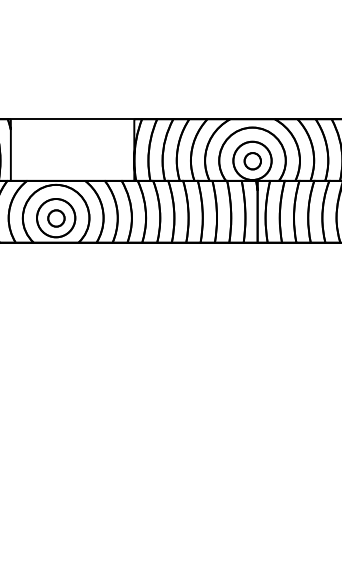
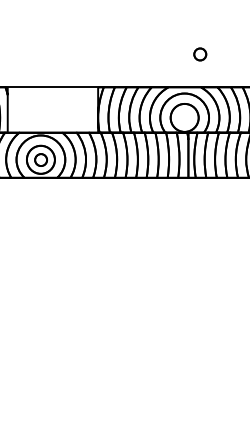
part: (252, 161) -> (200, 54), moved

